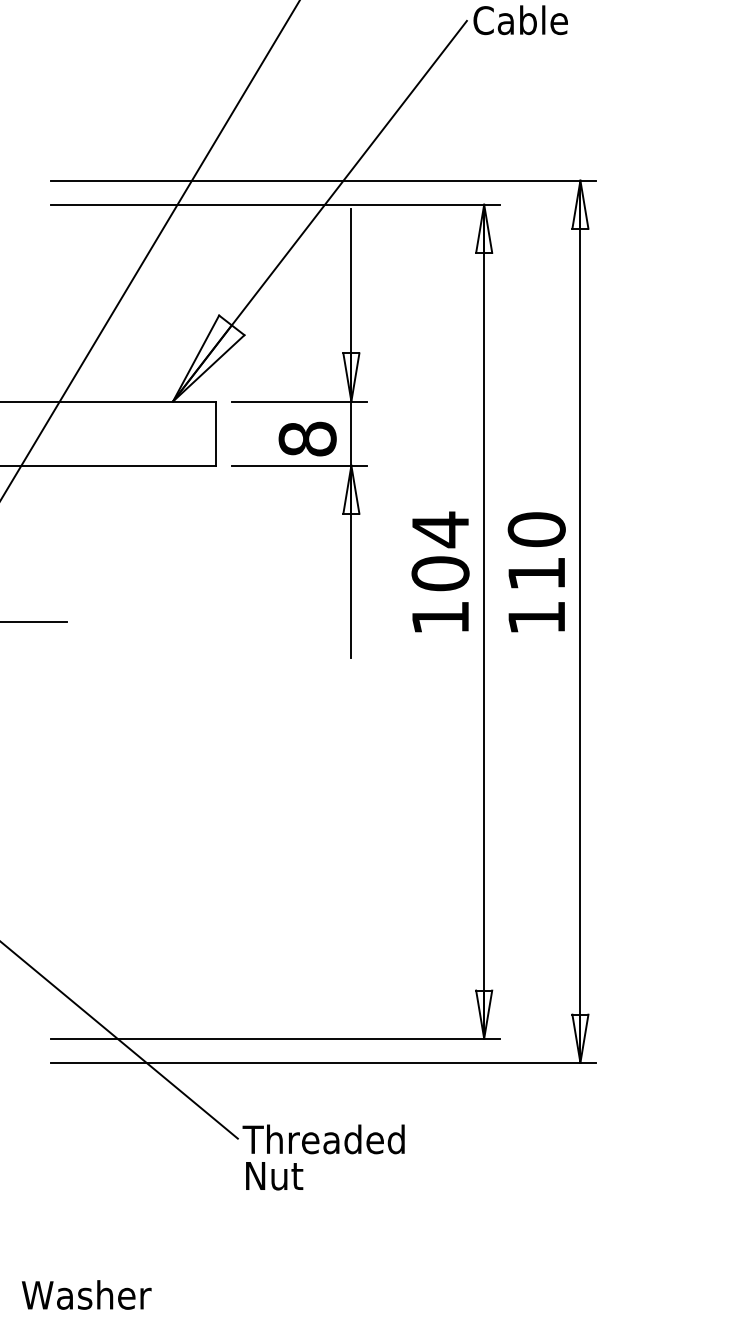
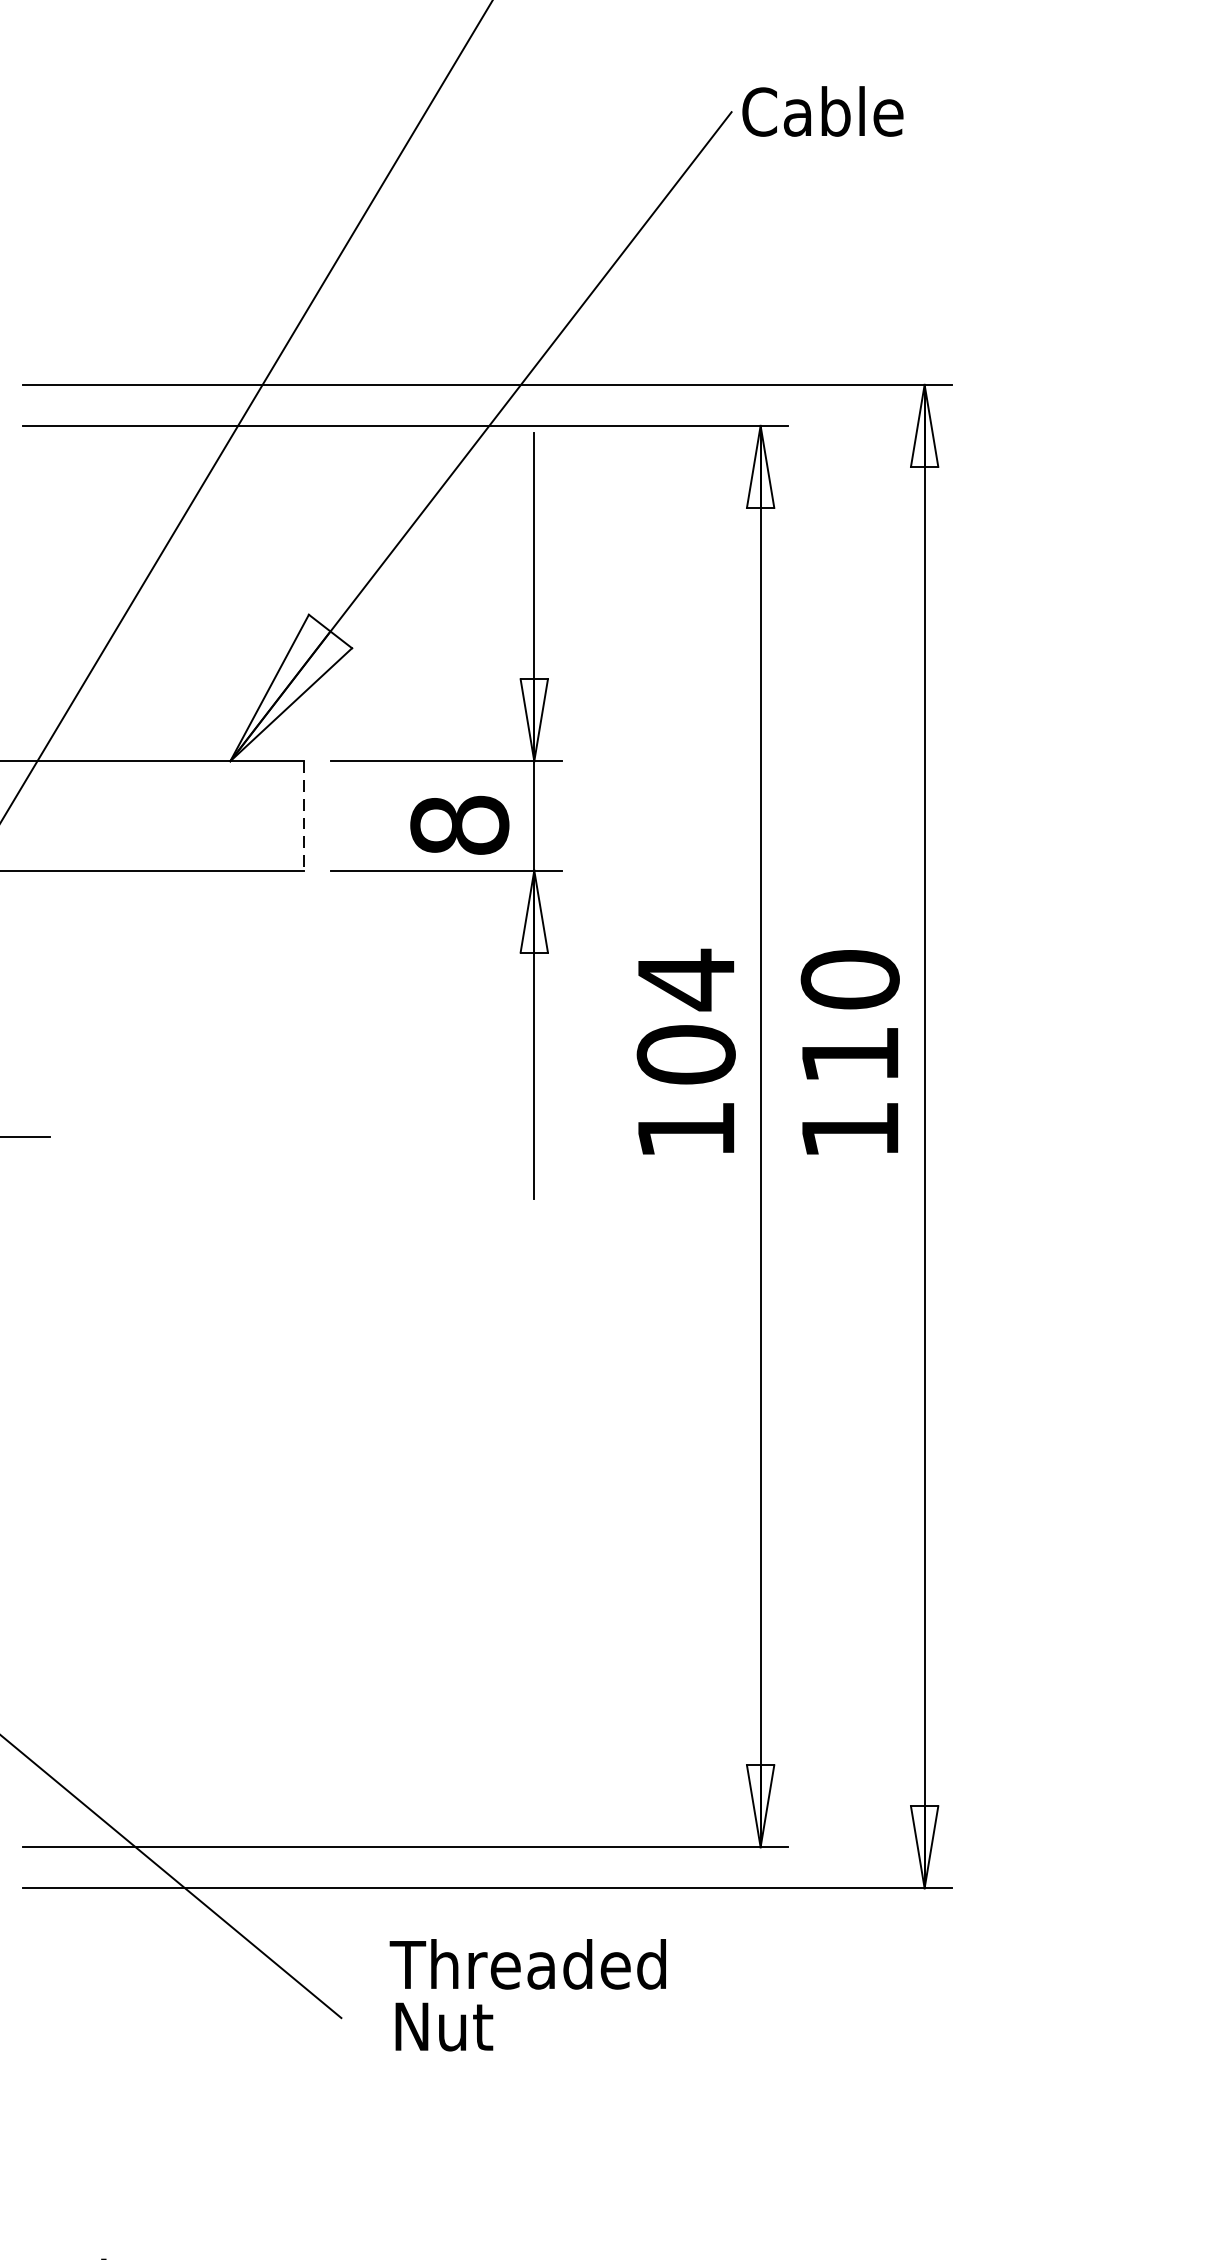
line: (216, 434) -> (304, 817), solid -> dashed
text: (323, 1157) -> (527, 1995), moved

